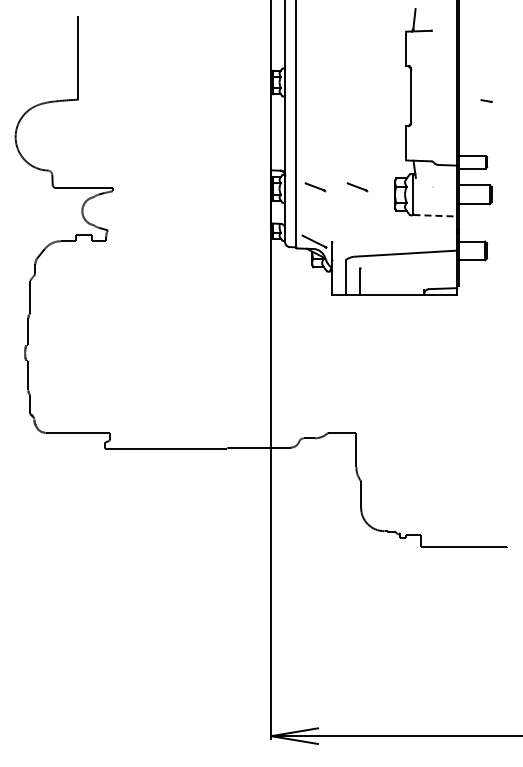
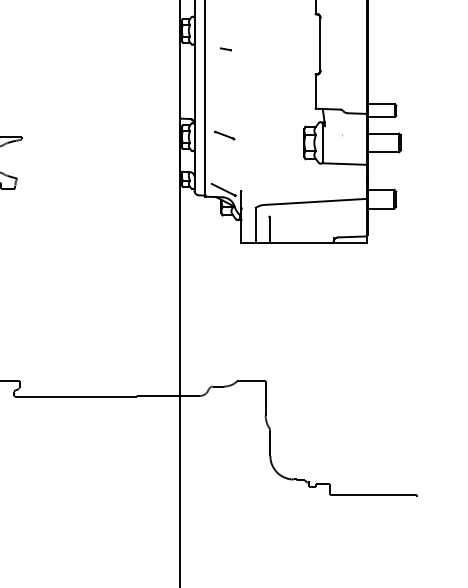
part: (486, 100) -> (225, 48), moved
line: (357, 187) -> (266, 135), removed
line: (435, 215) -> (344, 163), dashed -> solid

